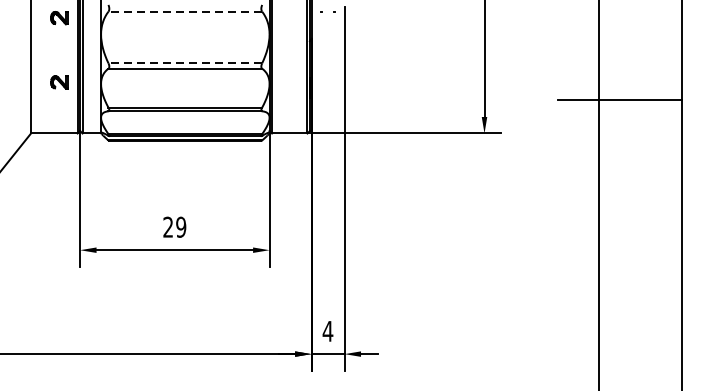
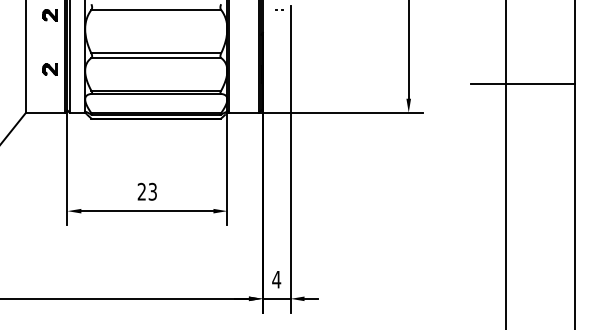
line: (185, 11) -> (156, 9), dashed -> solid
line: (185, 63) -> (156, 53), dashed -> solid
text: (180, 226) -> (152, 191), 29 -> 23

